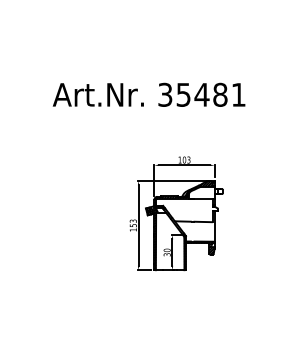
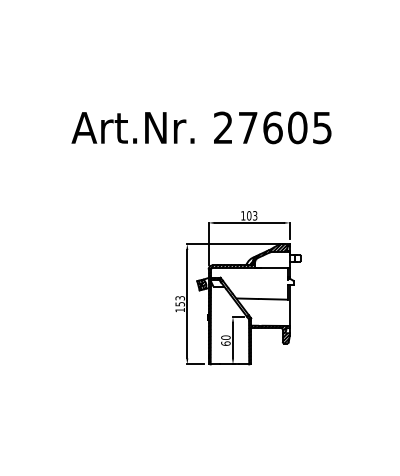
text: (201, 94) -> (272, 127), 35481 -> 27605
text: (166, 254) -> (225, 343), 30 -> 60

